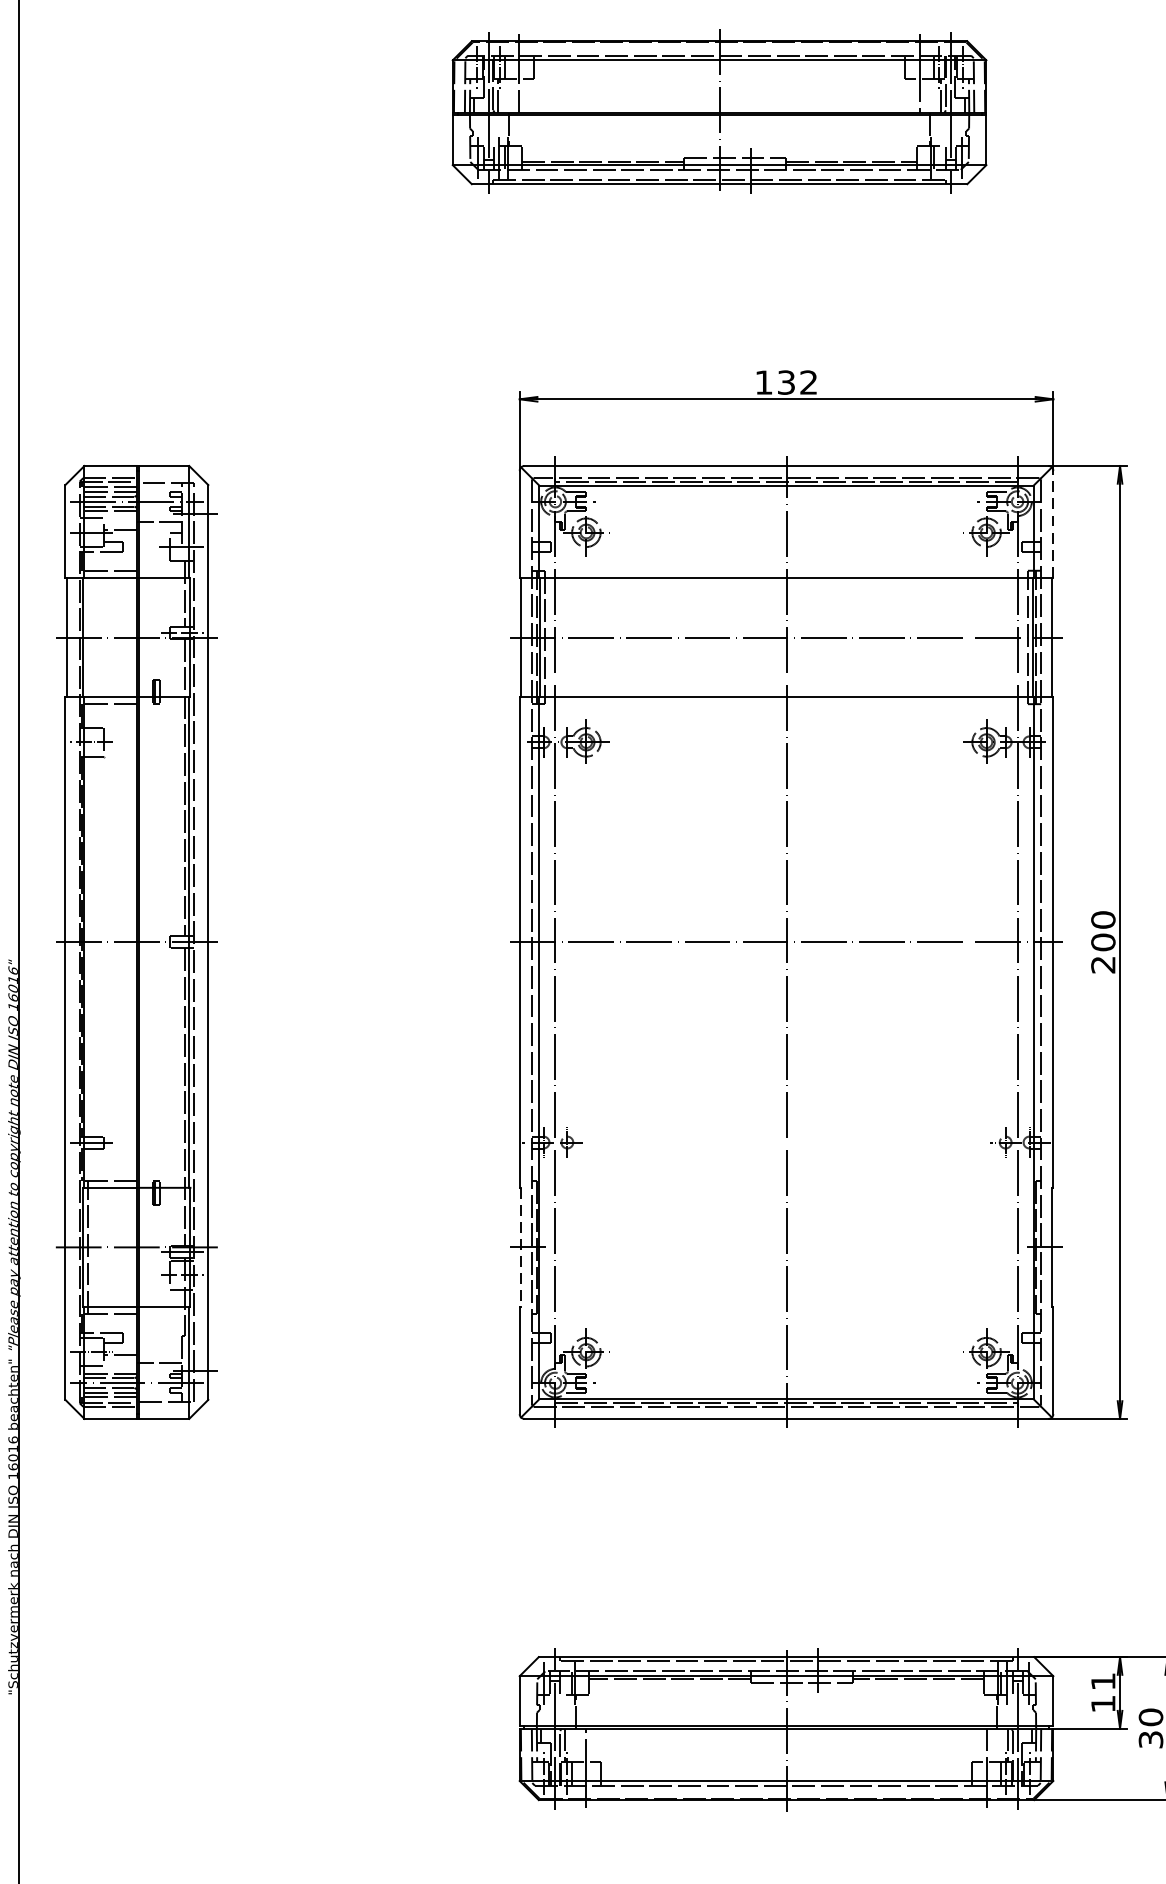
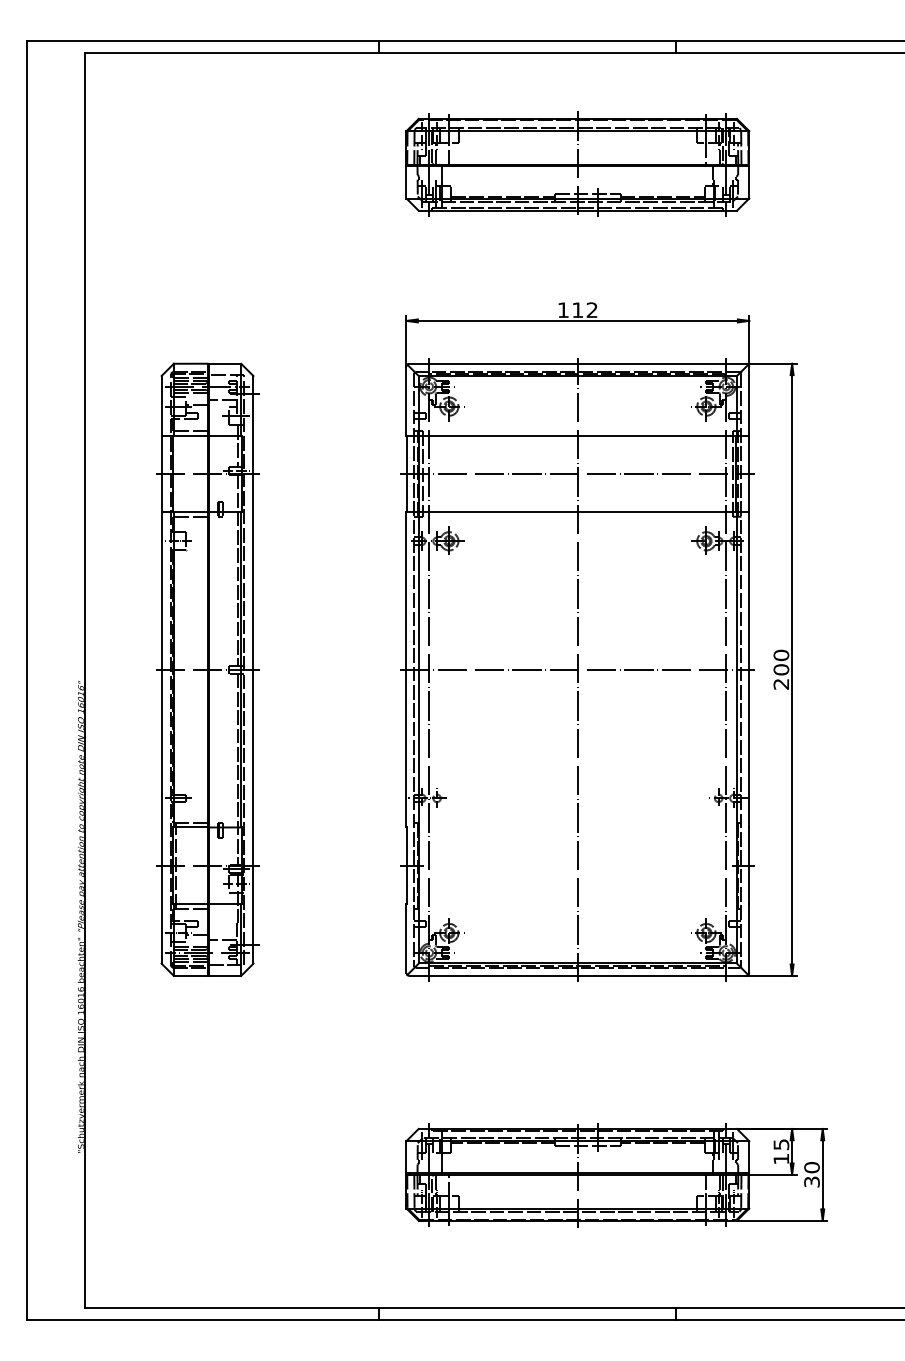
part: (719, 110) -> (577, 163), moved
text: (785, 383) -> (577, 310), 132 -> 112
line: (1053, 523) -> (749, 400), dashed -> solid
part: (136, 941) -> (207, 669), moved
line: (521, 1248) -> (407, 866), dashed -> solid
text: (1103, 1681) -> (781, 1144), 11 -> 15

